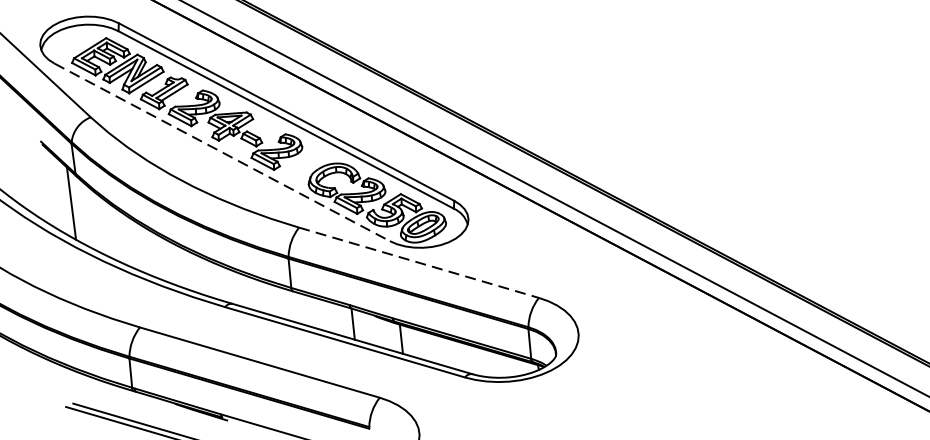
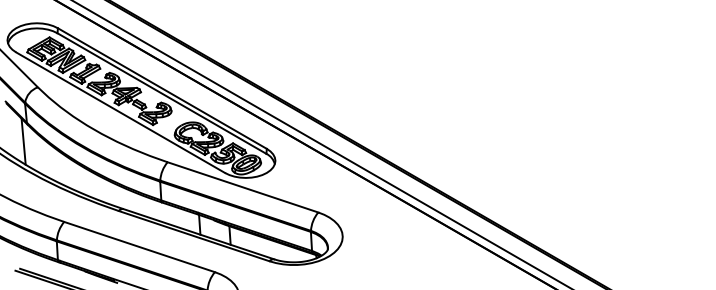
line: (222, 152) -> (120, 112), dashed -> solid
line: (419, 262) -> (243, 187), dashed -> solid

